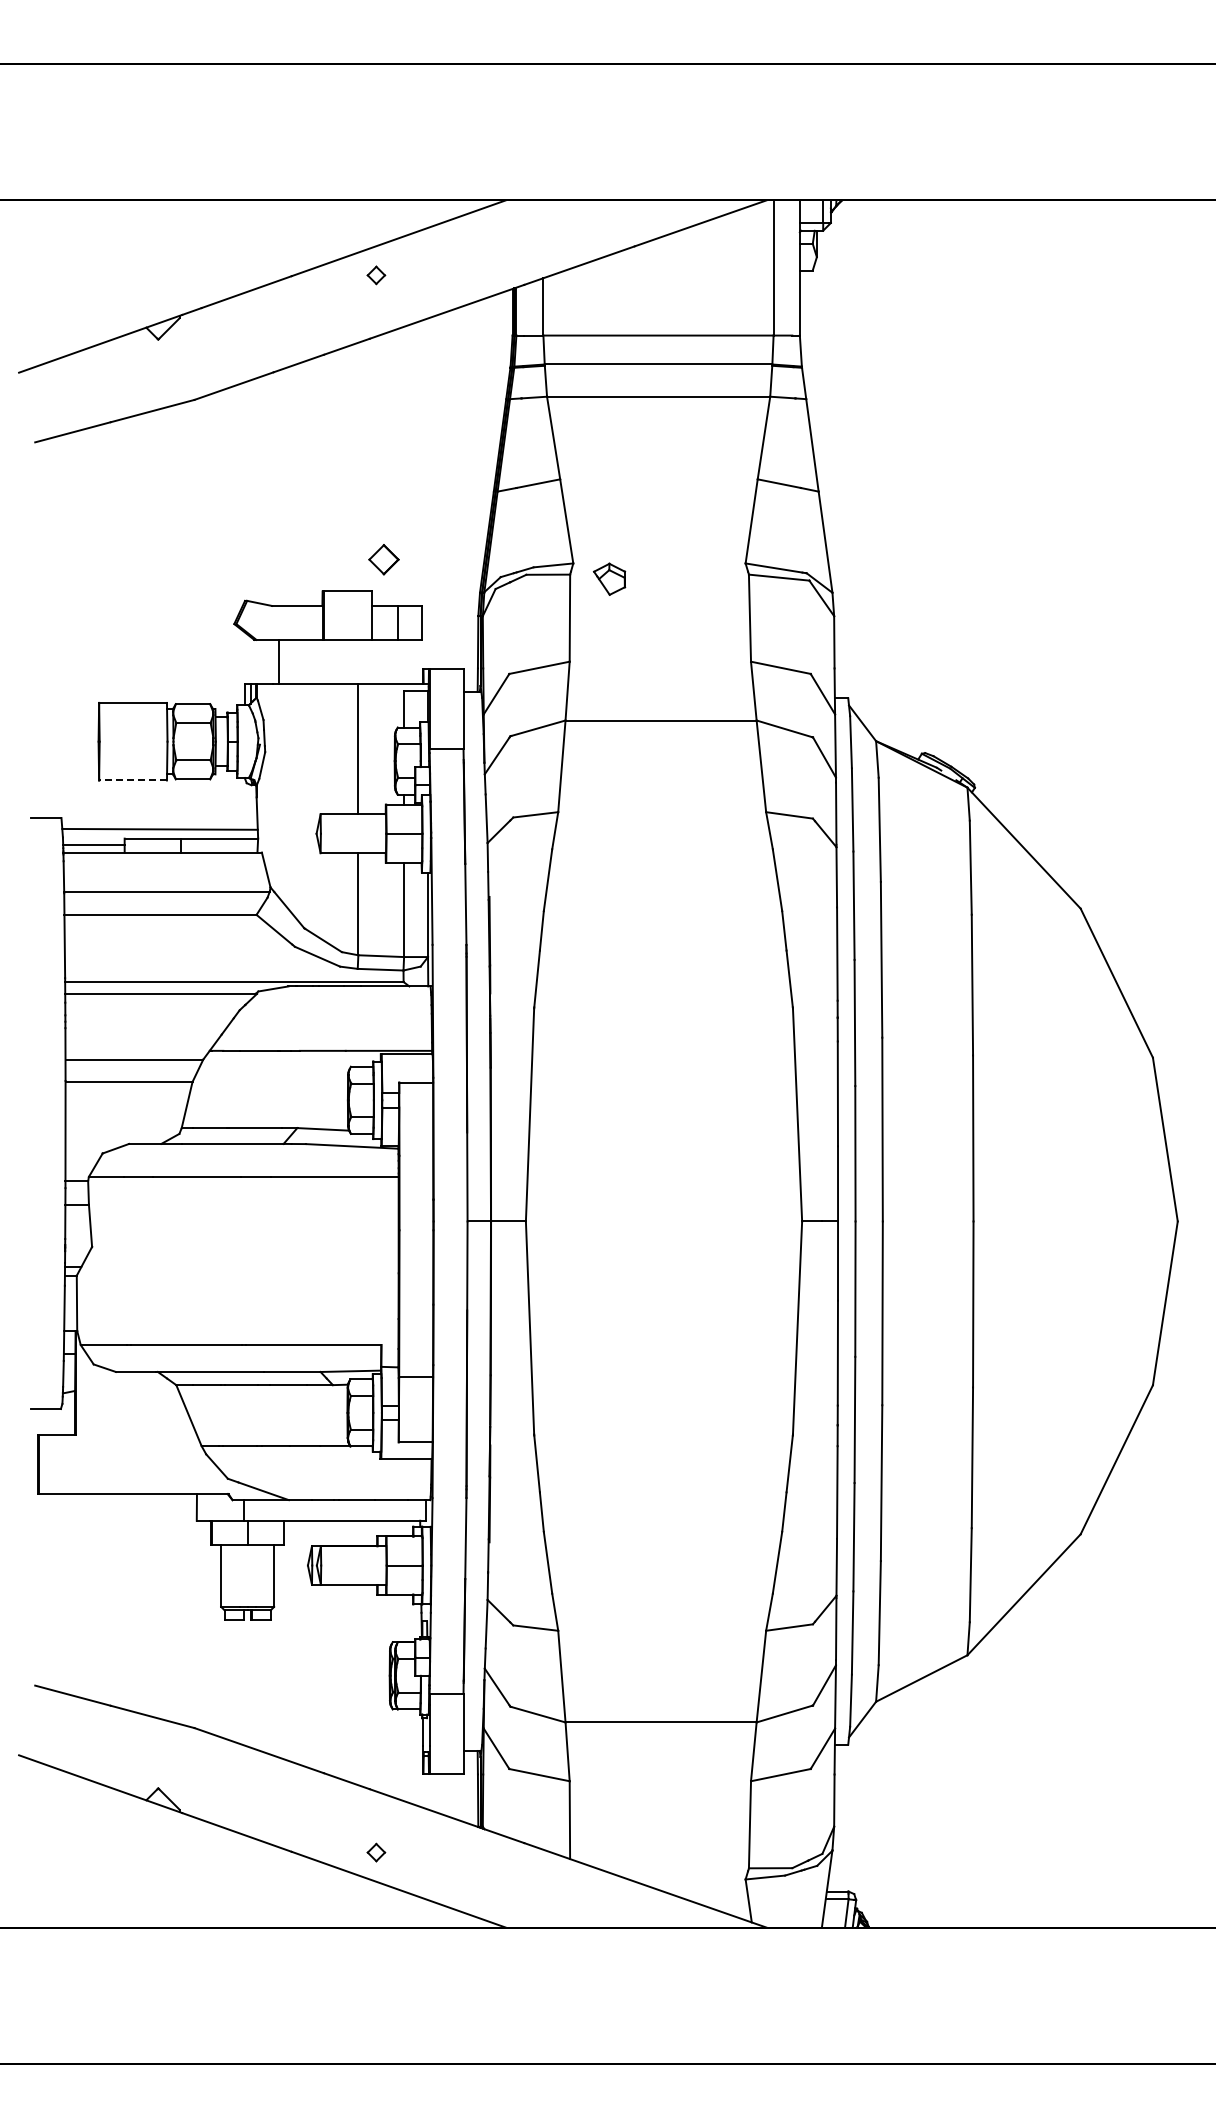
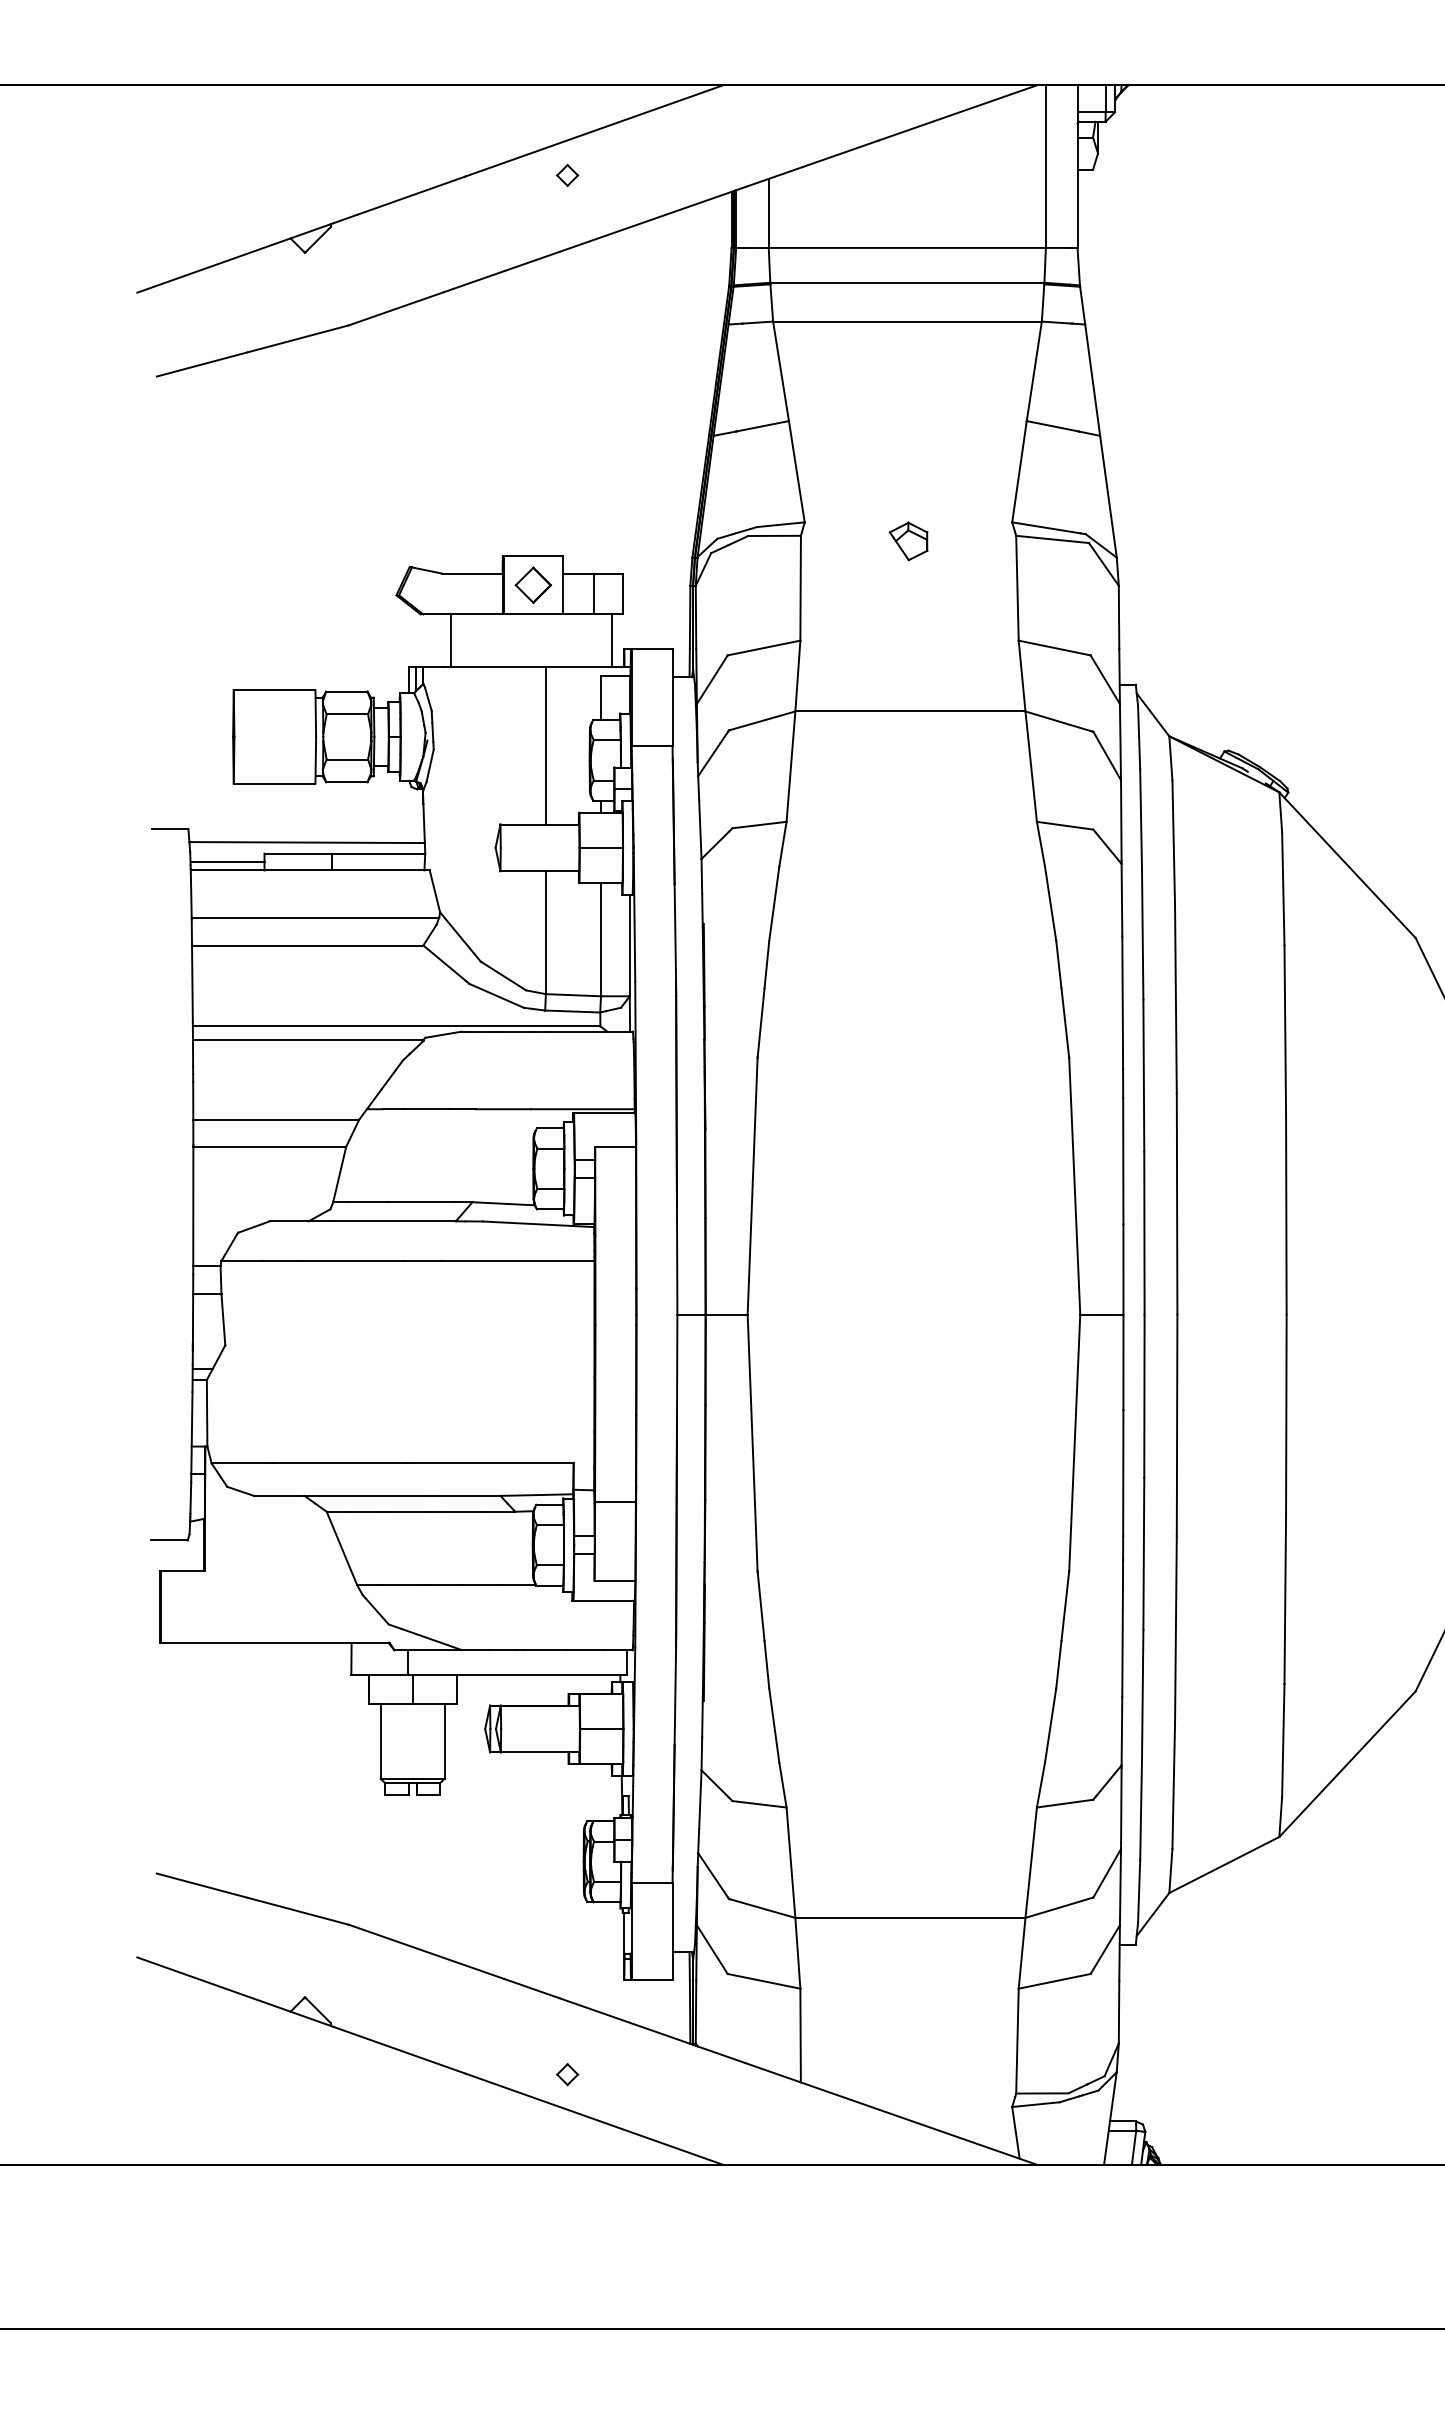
part: (383, 559) -> (532, 585), moved
part: (609, 578) -> (908, 540), moved
line: (413, 661) -> (612, 640), added
line: (133, 780) -> (275, 783), dashed -> solid

